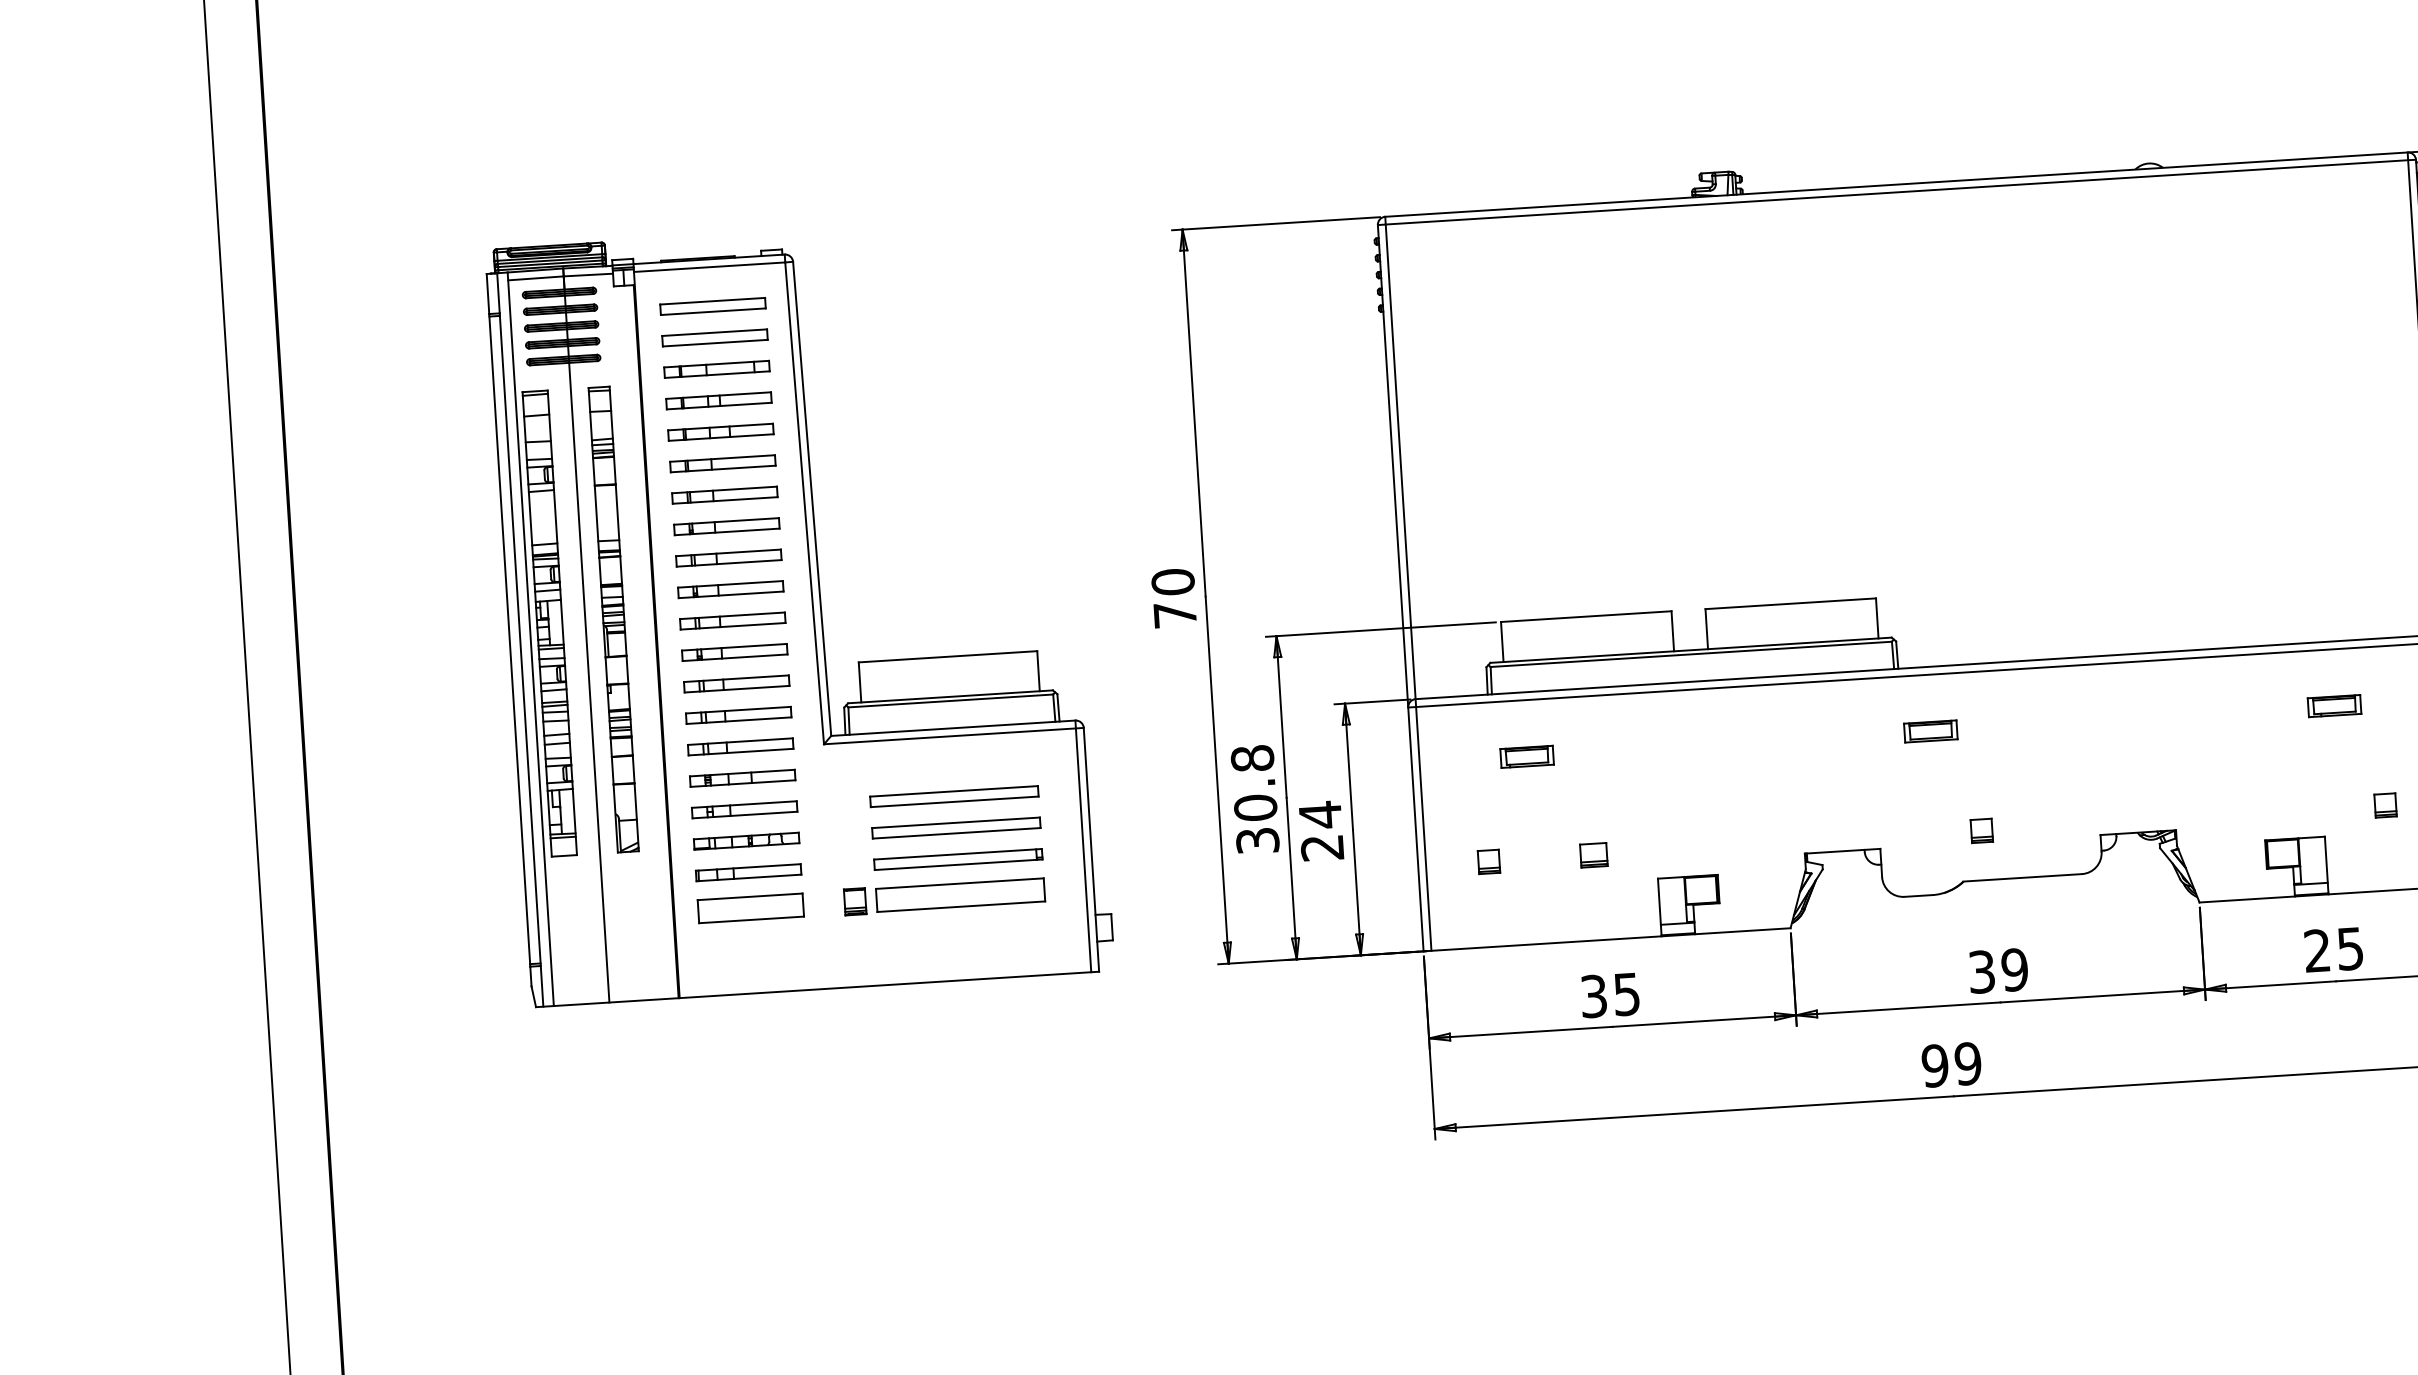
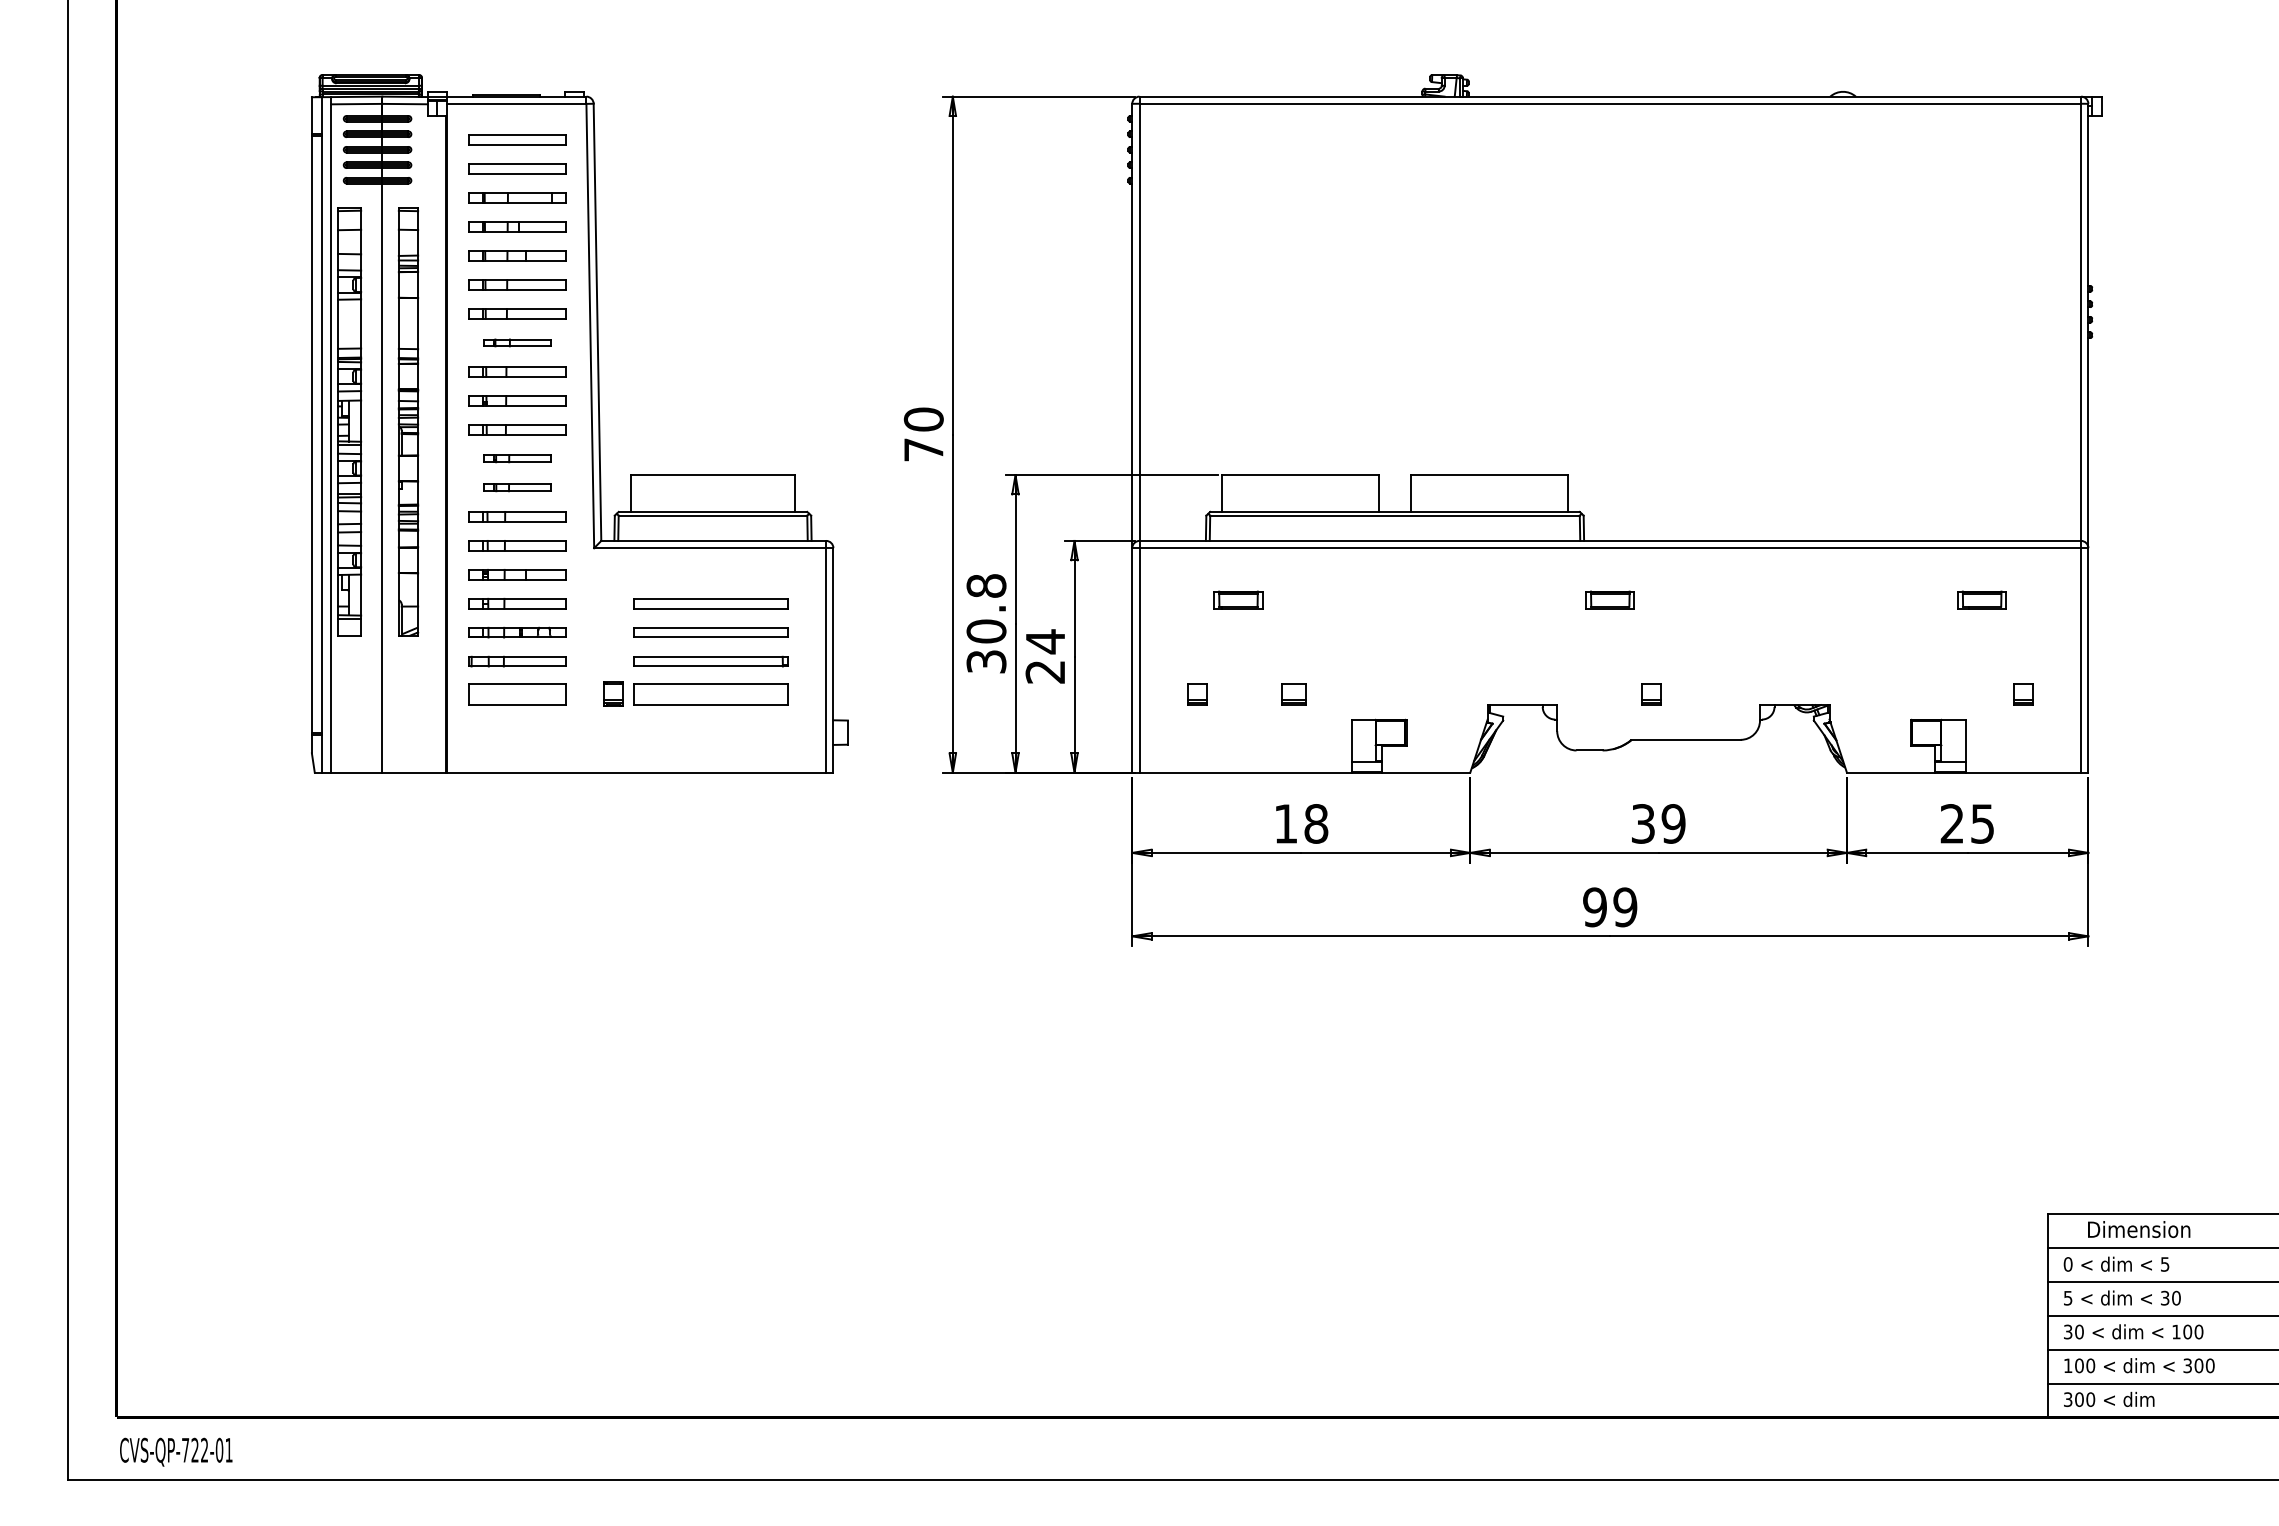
part: (726, 526) -> (517, 342), size x0.7
part: (734, 652) -> (517, 458), size x0.7
part: (736, 683) -> (517, 487), size x0.7
text: (1610, 994) -> (1301, 823), 35 -> 18

